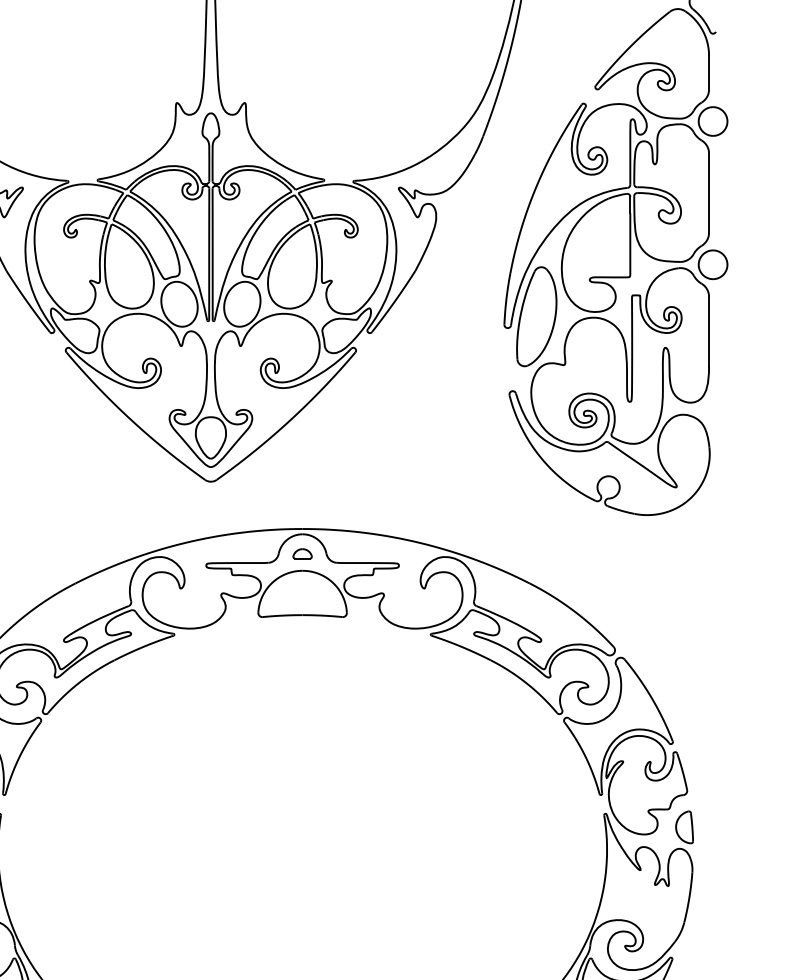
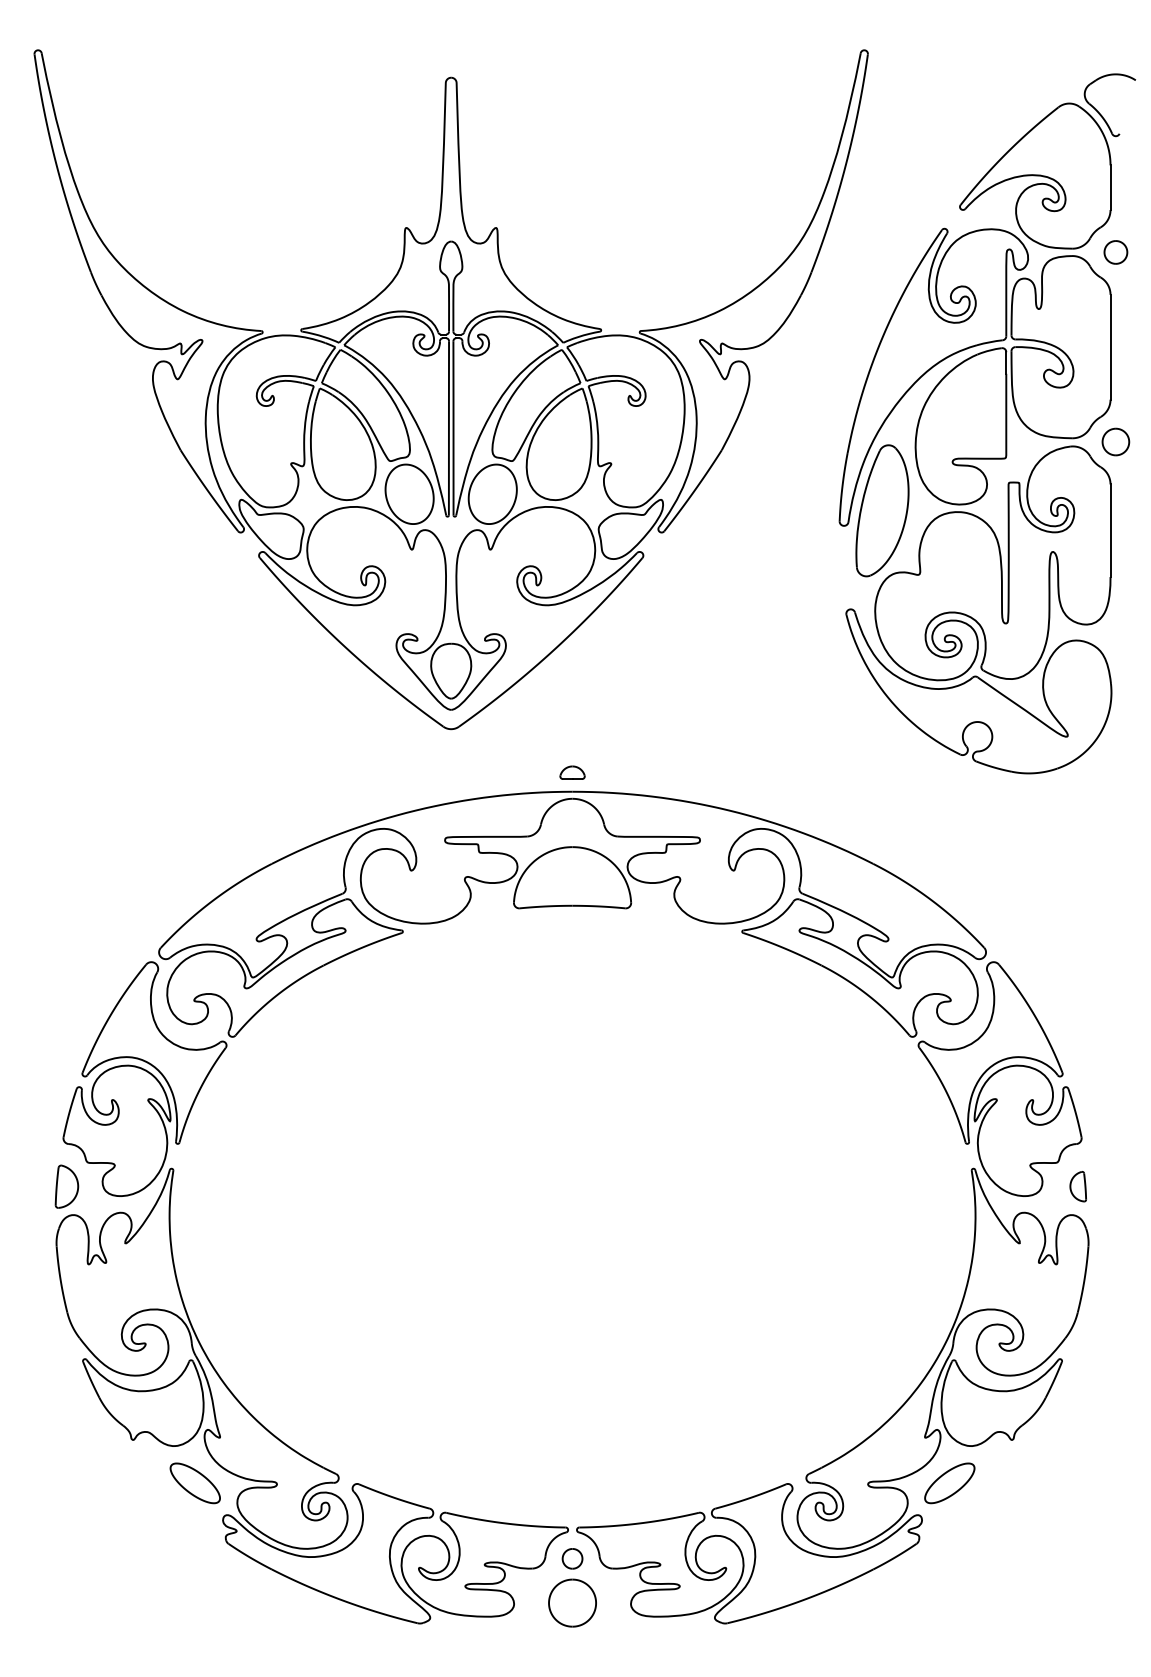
part: (712, 121) -> (1115, 252), size x0.6
part: (712, 264) -> (1115, 441), size x0.7
part: (302, 553) -> (572, 772), moved
part: (684, 827) -> (1078, 1186), size x0.7

